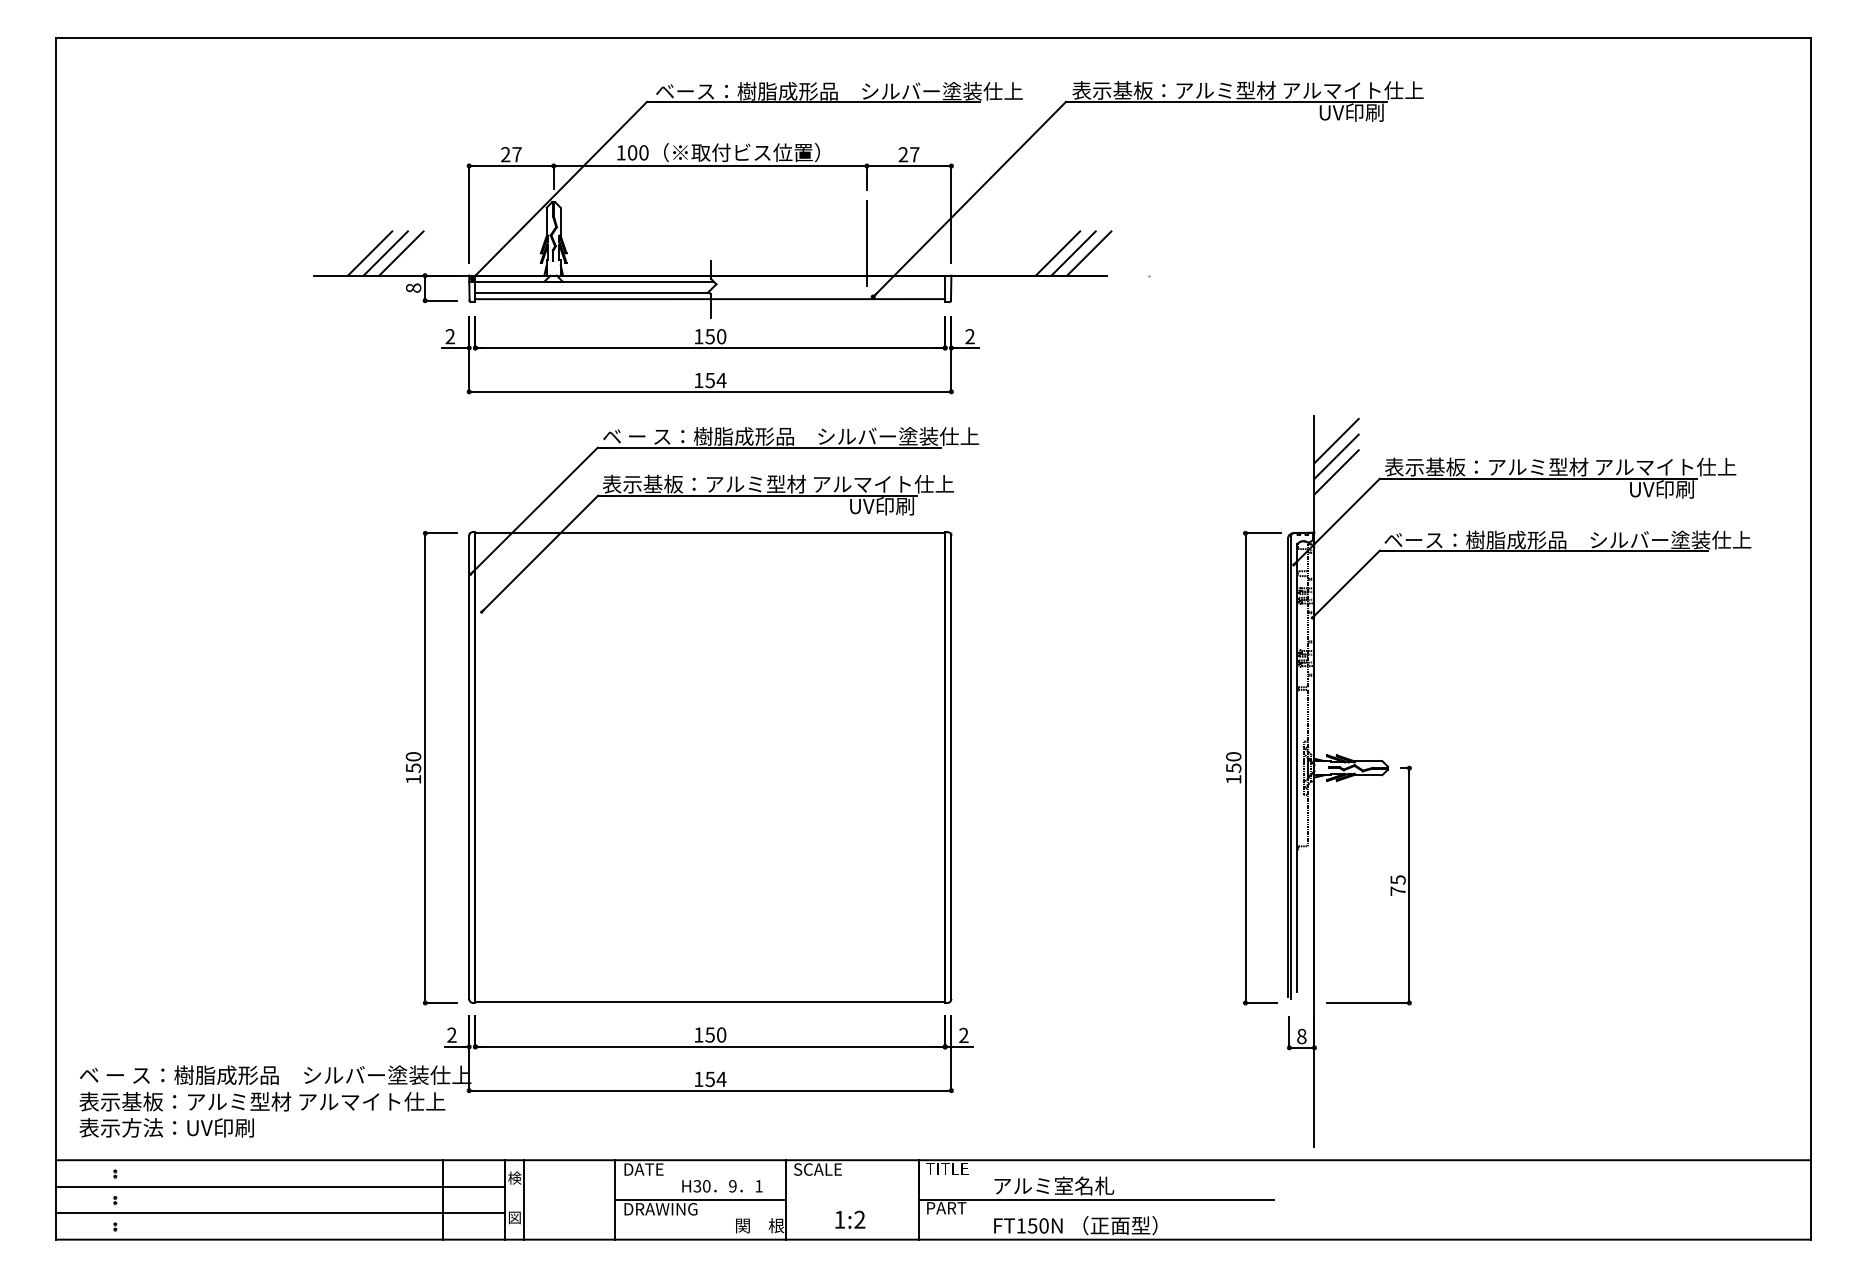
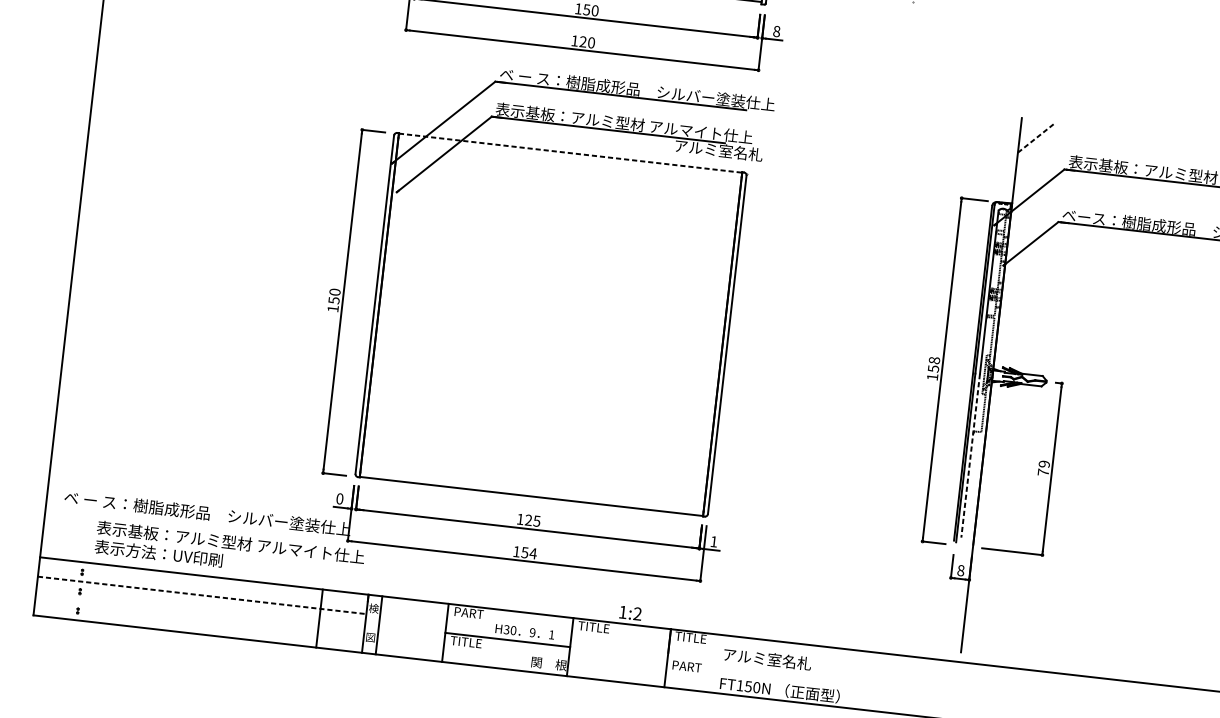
text: (969, 336) -> (776, 31), 2 -> 8
text: (715, 380) -> (587, 42), 154 -> 120
line: (1336, 440) -> (1035, 137), solid -> dashed
line: (1336, 456) -> (1034, 149), removed
line: (1336, 472) -> (1033, 161), removed
text: (910, 505) -> (719, 149), UV印刷 -> アルミ室名札
line: (710, 532) -> (570, 153), solid -> dashed
text: (1233, 756) -> (934, 360), 150 -> 158
text: (1397, 879) -> (1043, 463), 75 -> 79
line: (1297, 880) -> (970, 456), solid -> dashed
text: (451, 1034) -> (339, 498), 2 -> 0
text: (715, 1034) -> (532, 520), 150 -> 125
text: (963, 1034) -> (713, 541), 2 -> 1
text: (262, 1114) -> (229, 551), moved
text: (644, 1169) -> (469, 613), DATE -> PART
text: (817, 1169) -> (595, 627), SCALE -> TITLE
line: (280, 1186) -> (202, 595), solid -> dashed
line: (1096, 1199) -> (797, 672), removed
text: (660, 1209) -> (477, 643), DRAWING -> TITLE
line: (280, 1213) -> (199, 614), removed
text: (850, 1219) -> (630, 612), moved

